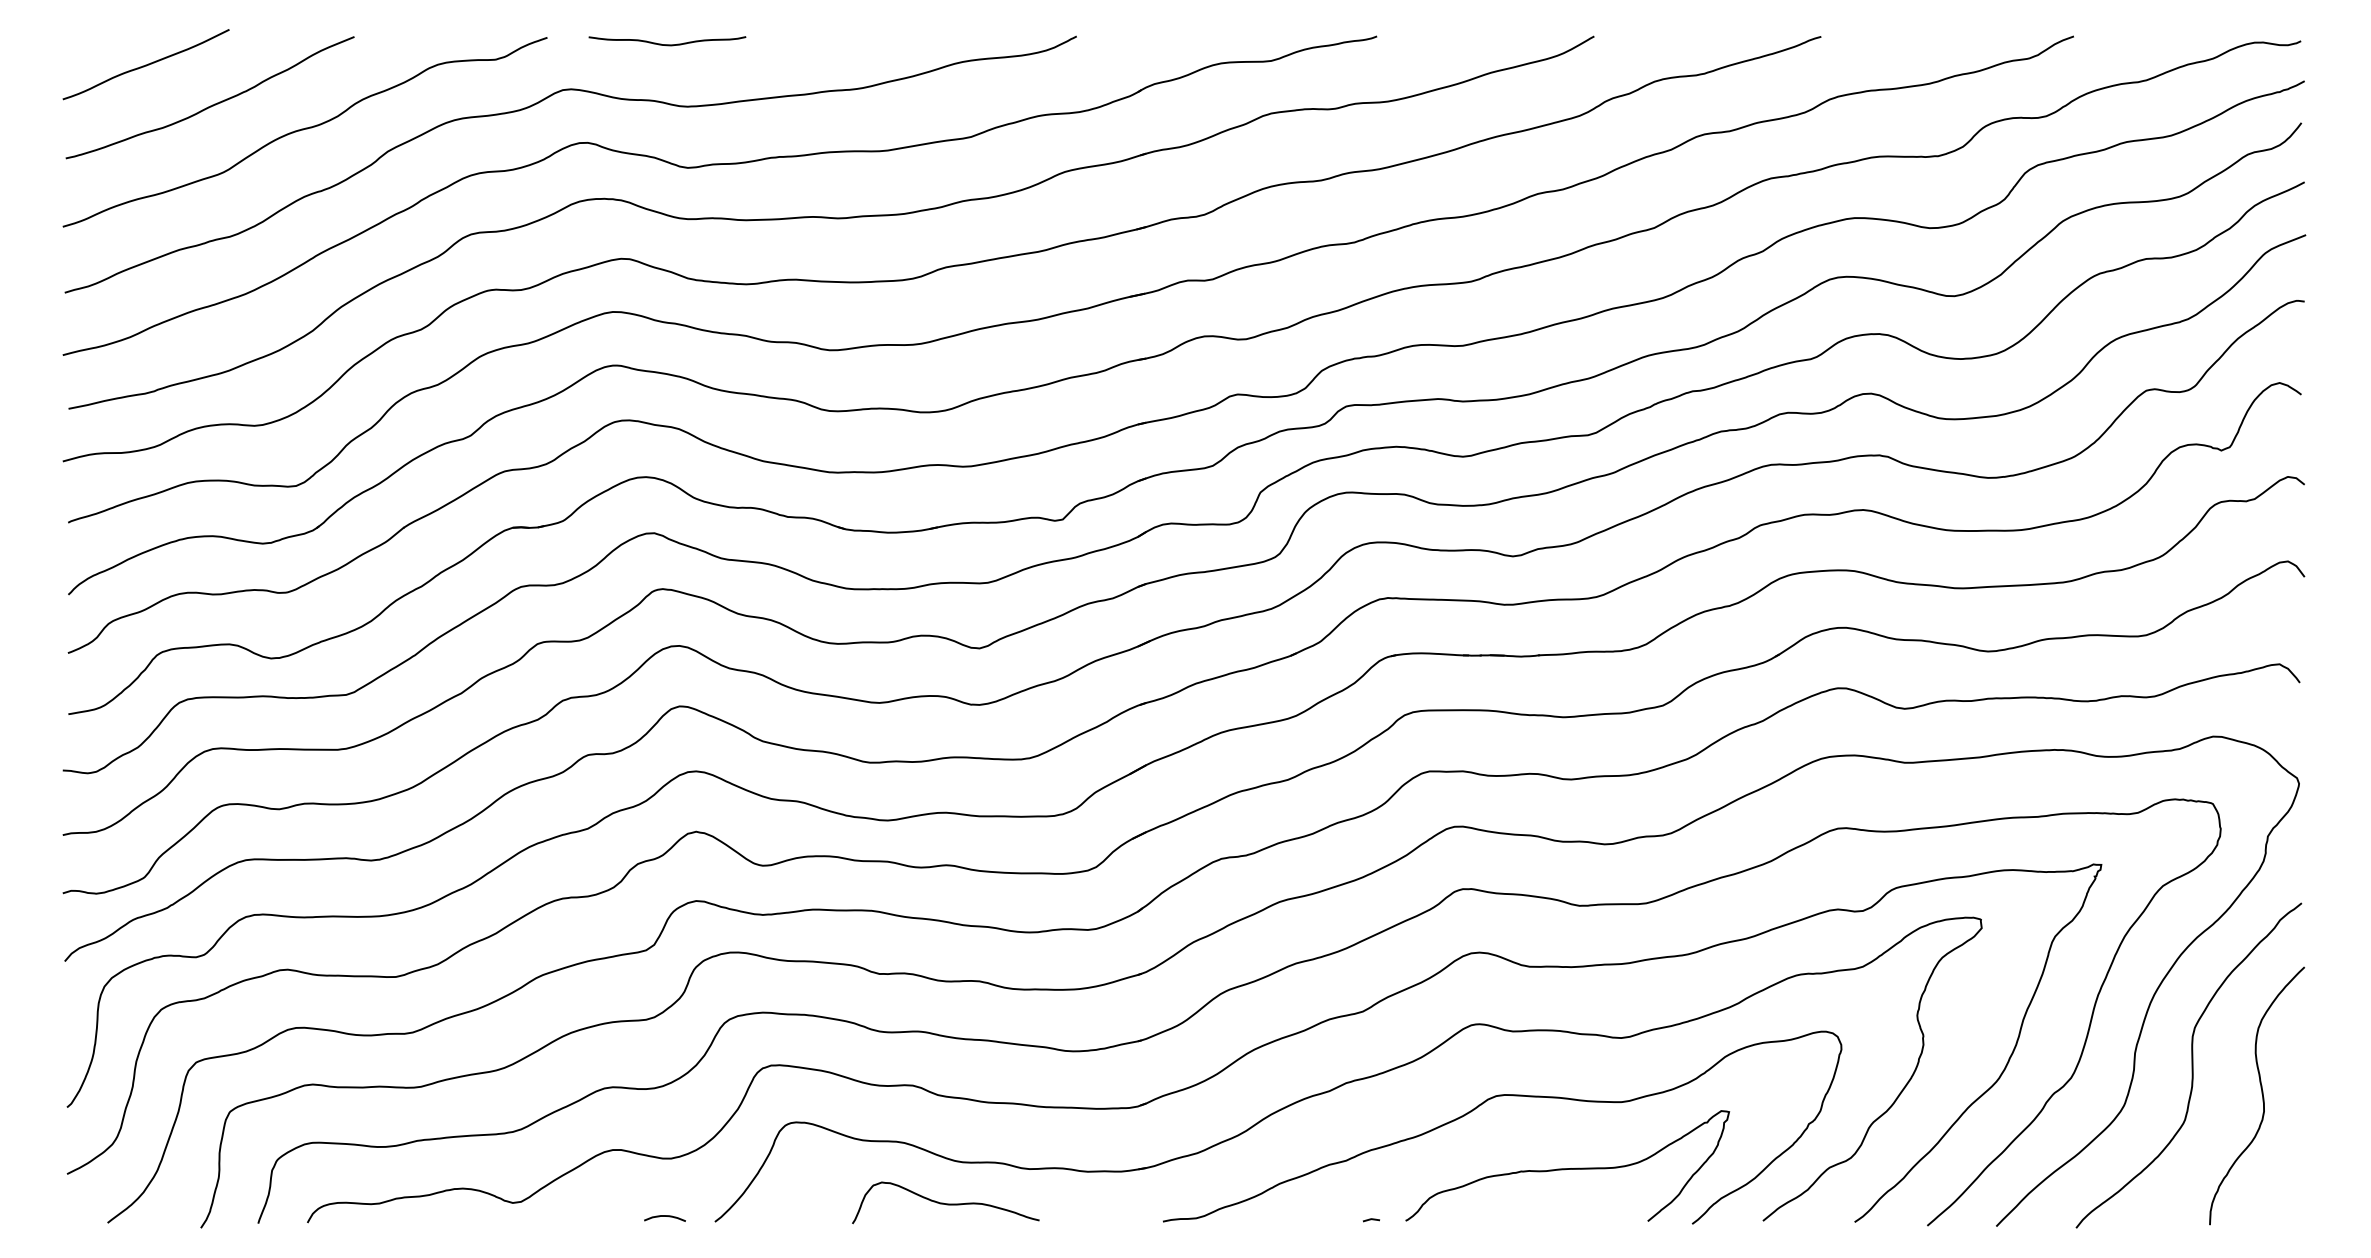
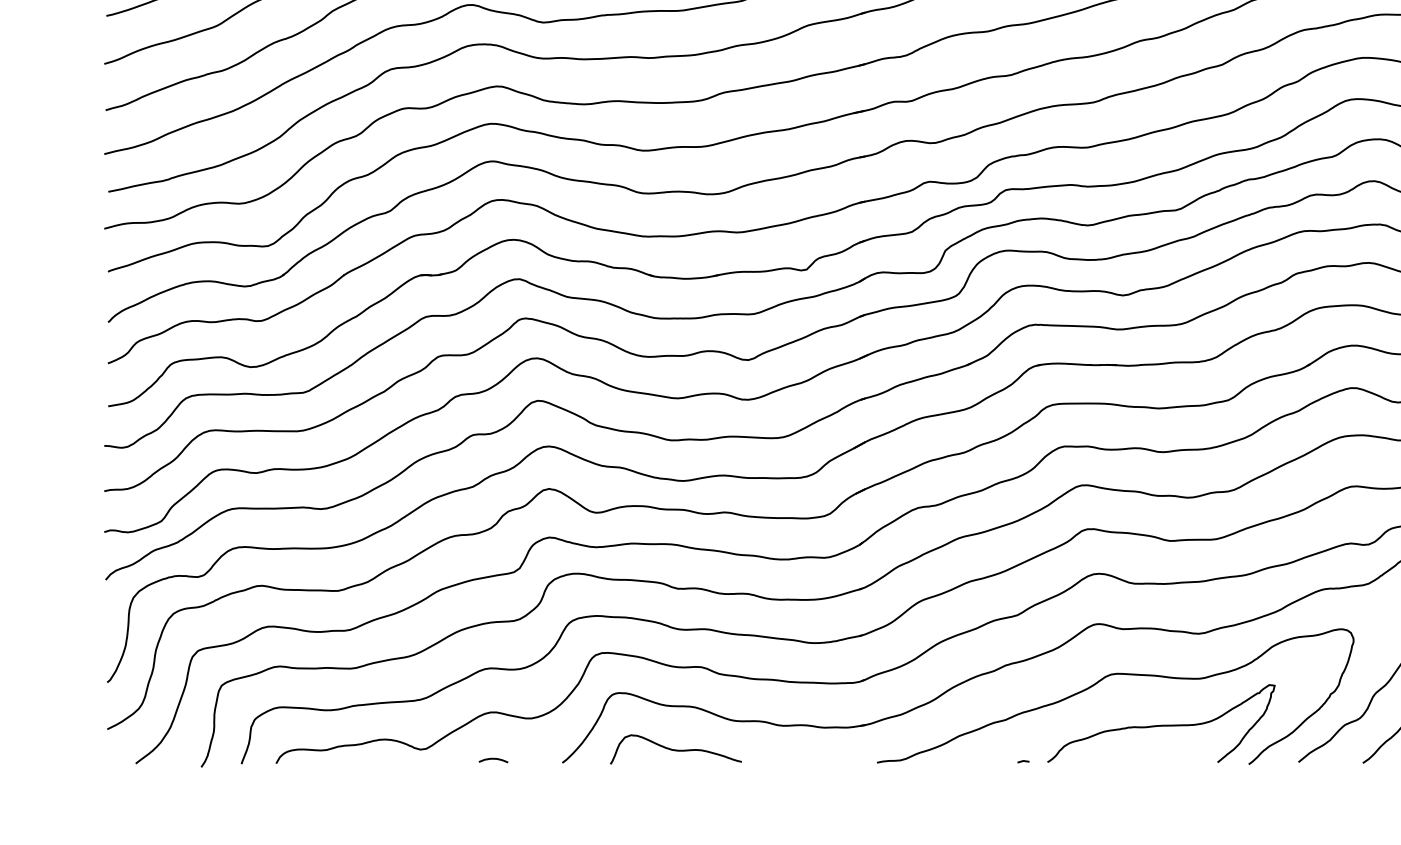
curve: (945, 1203) -> (675, 750), moved
curve: (664, 1216) -> (493, 759), moved

